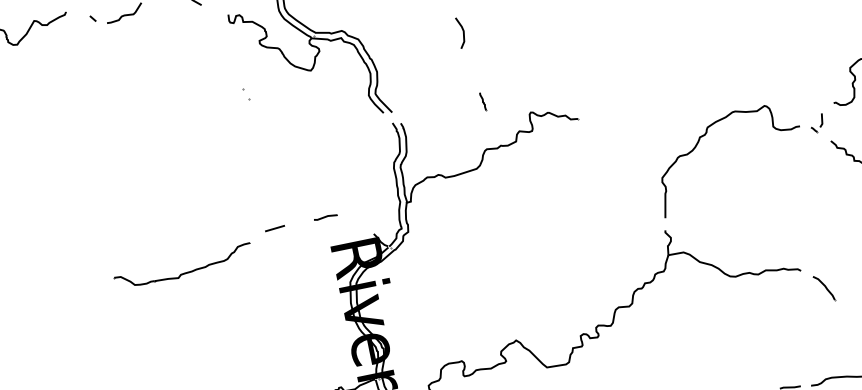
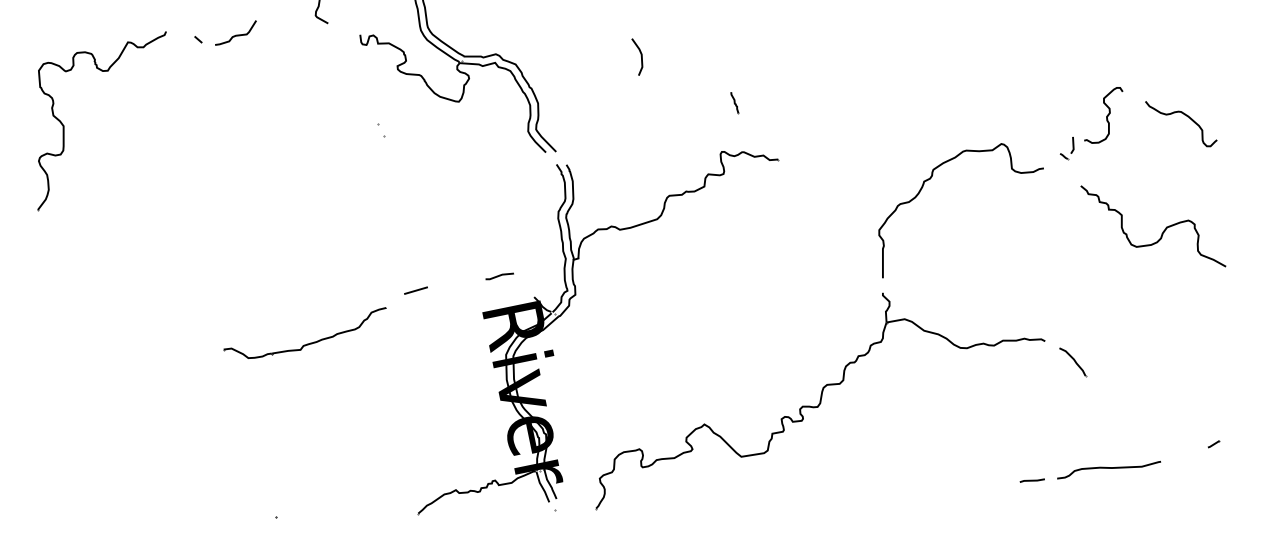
line: (482, 102) -> (734, 103), moved
part: (816, 123) -> (1066, 148), moved
line: (325, 217) -> (499, 276), moved

